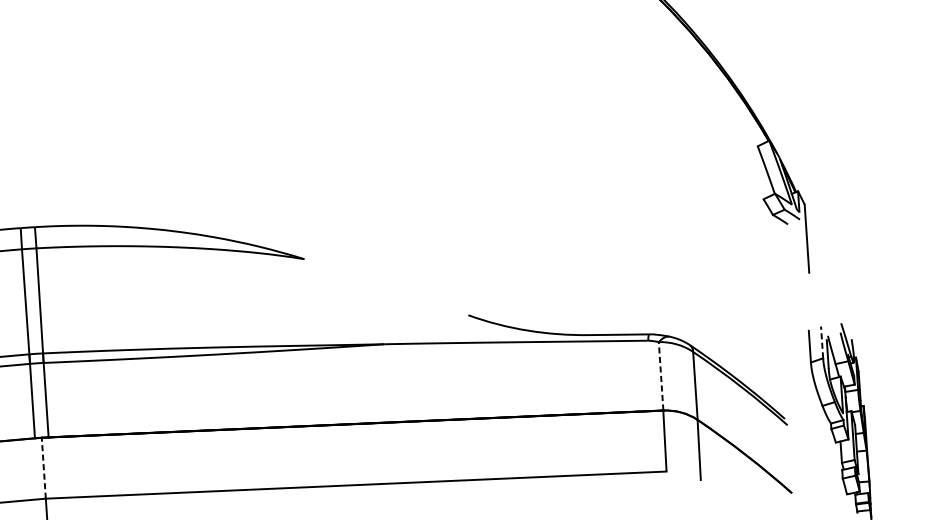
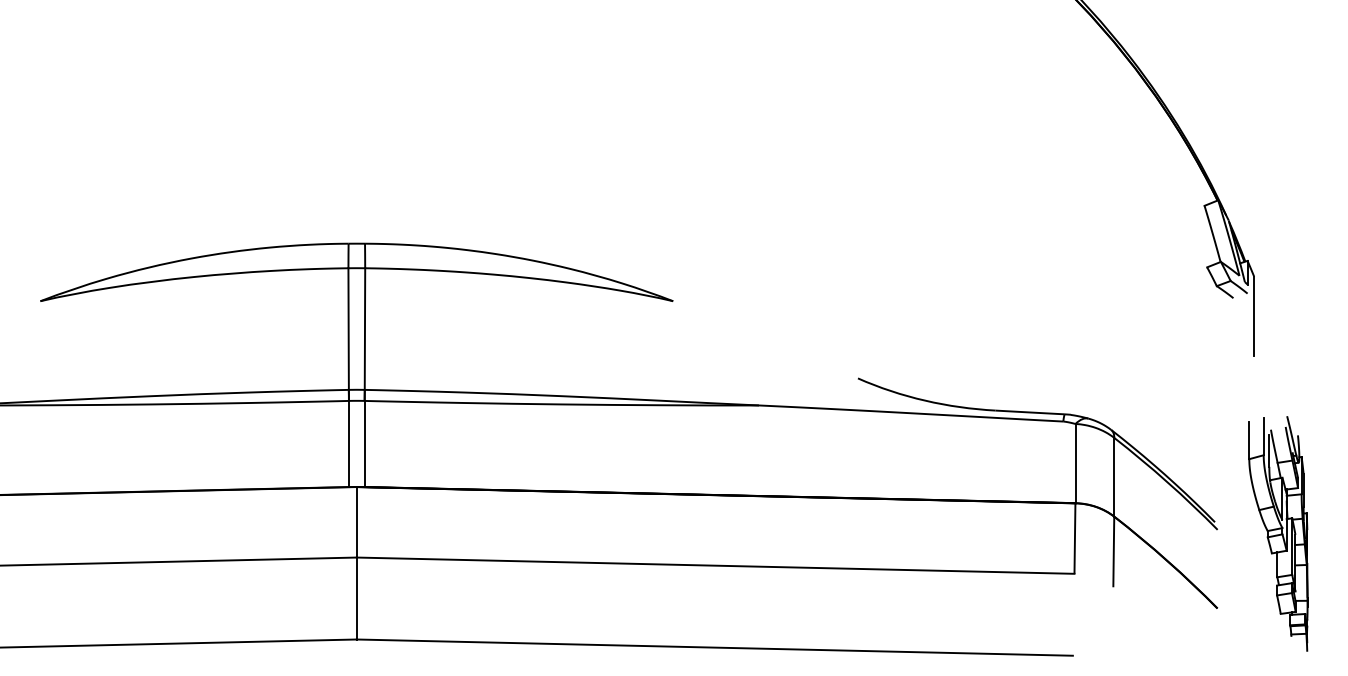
line: (821, 342) -> (1263, 436), dashed -> solid
line: (661, 376) -> (1075, 463), dashed -> solid
line: (43, 467) -> (356, 521), dashed -> solid

